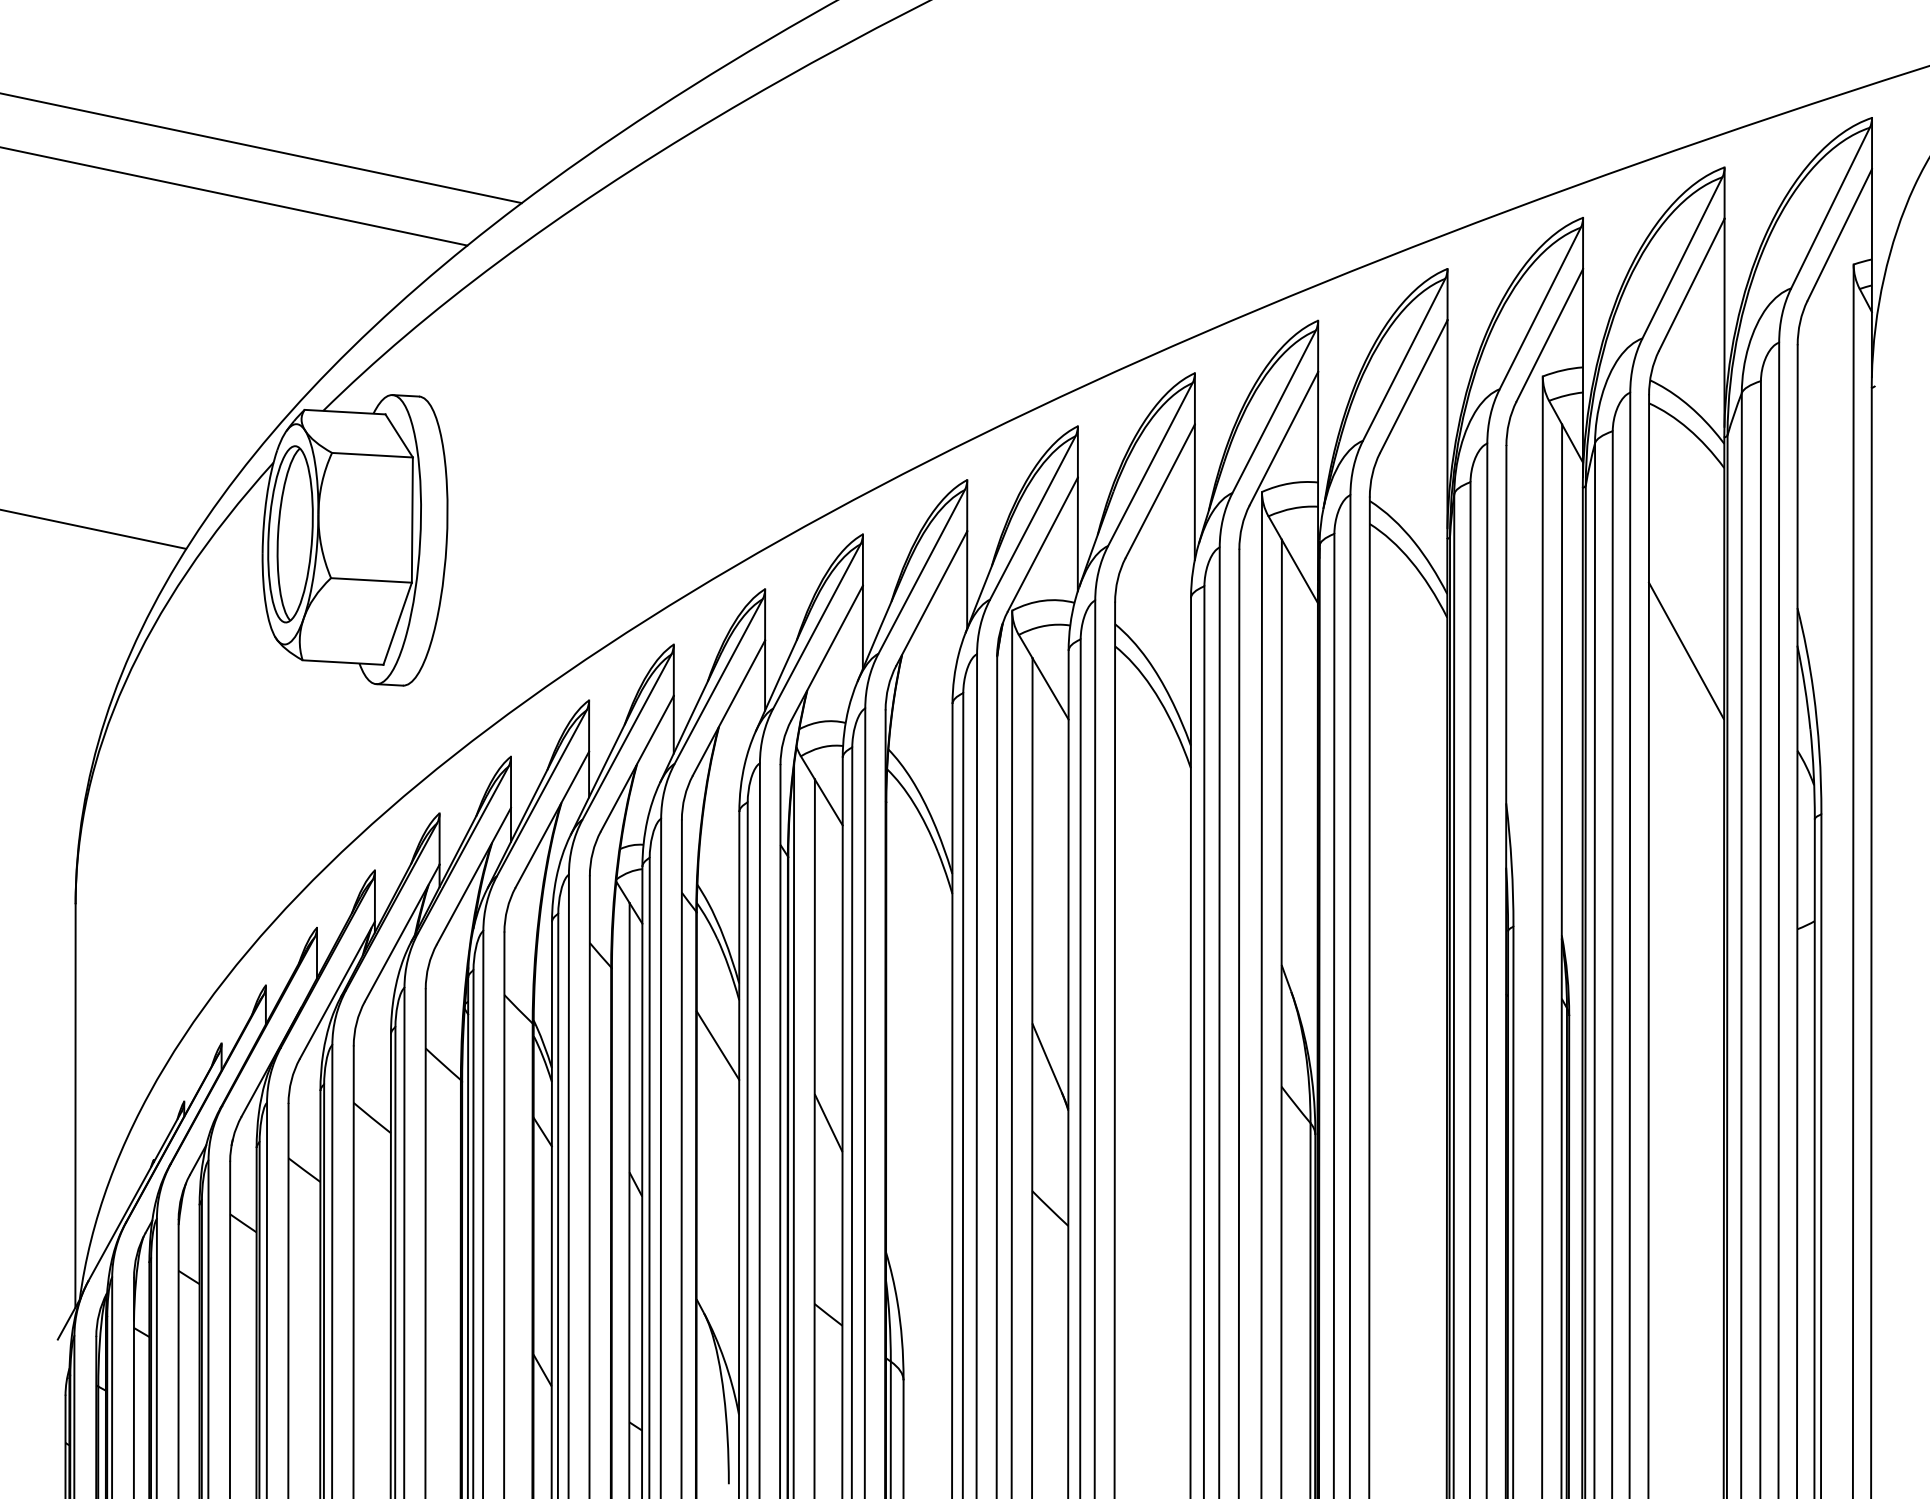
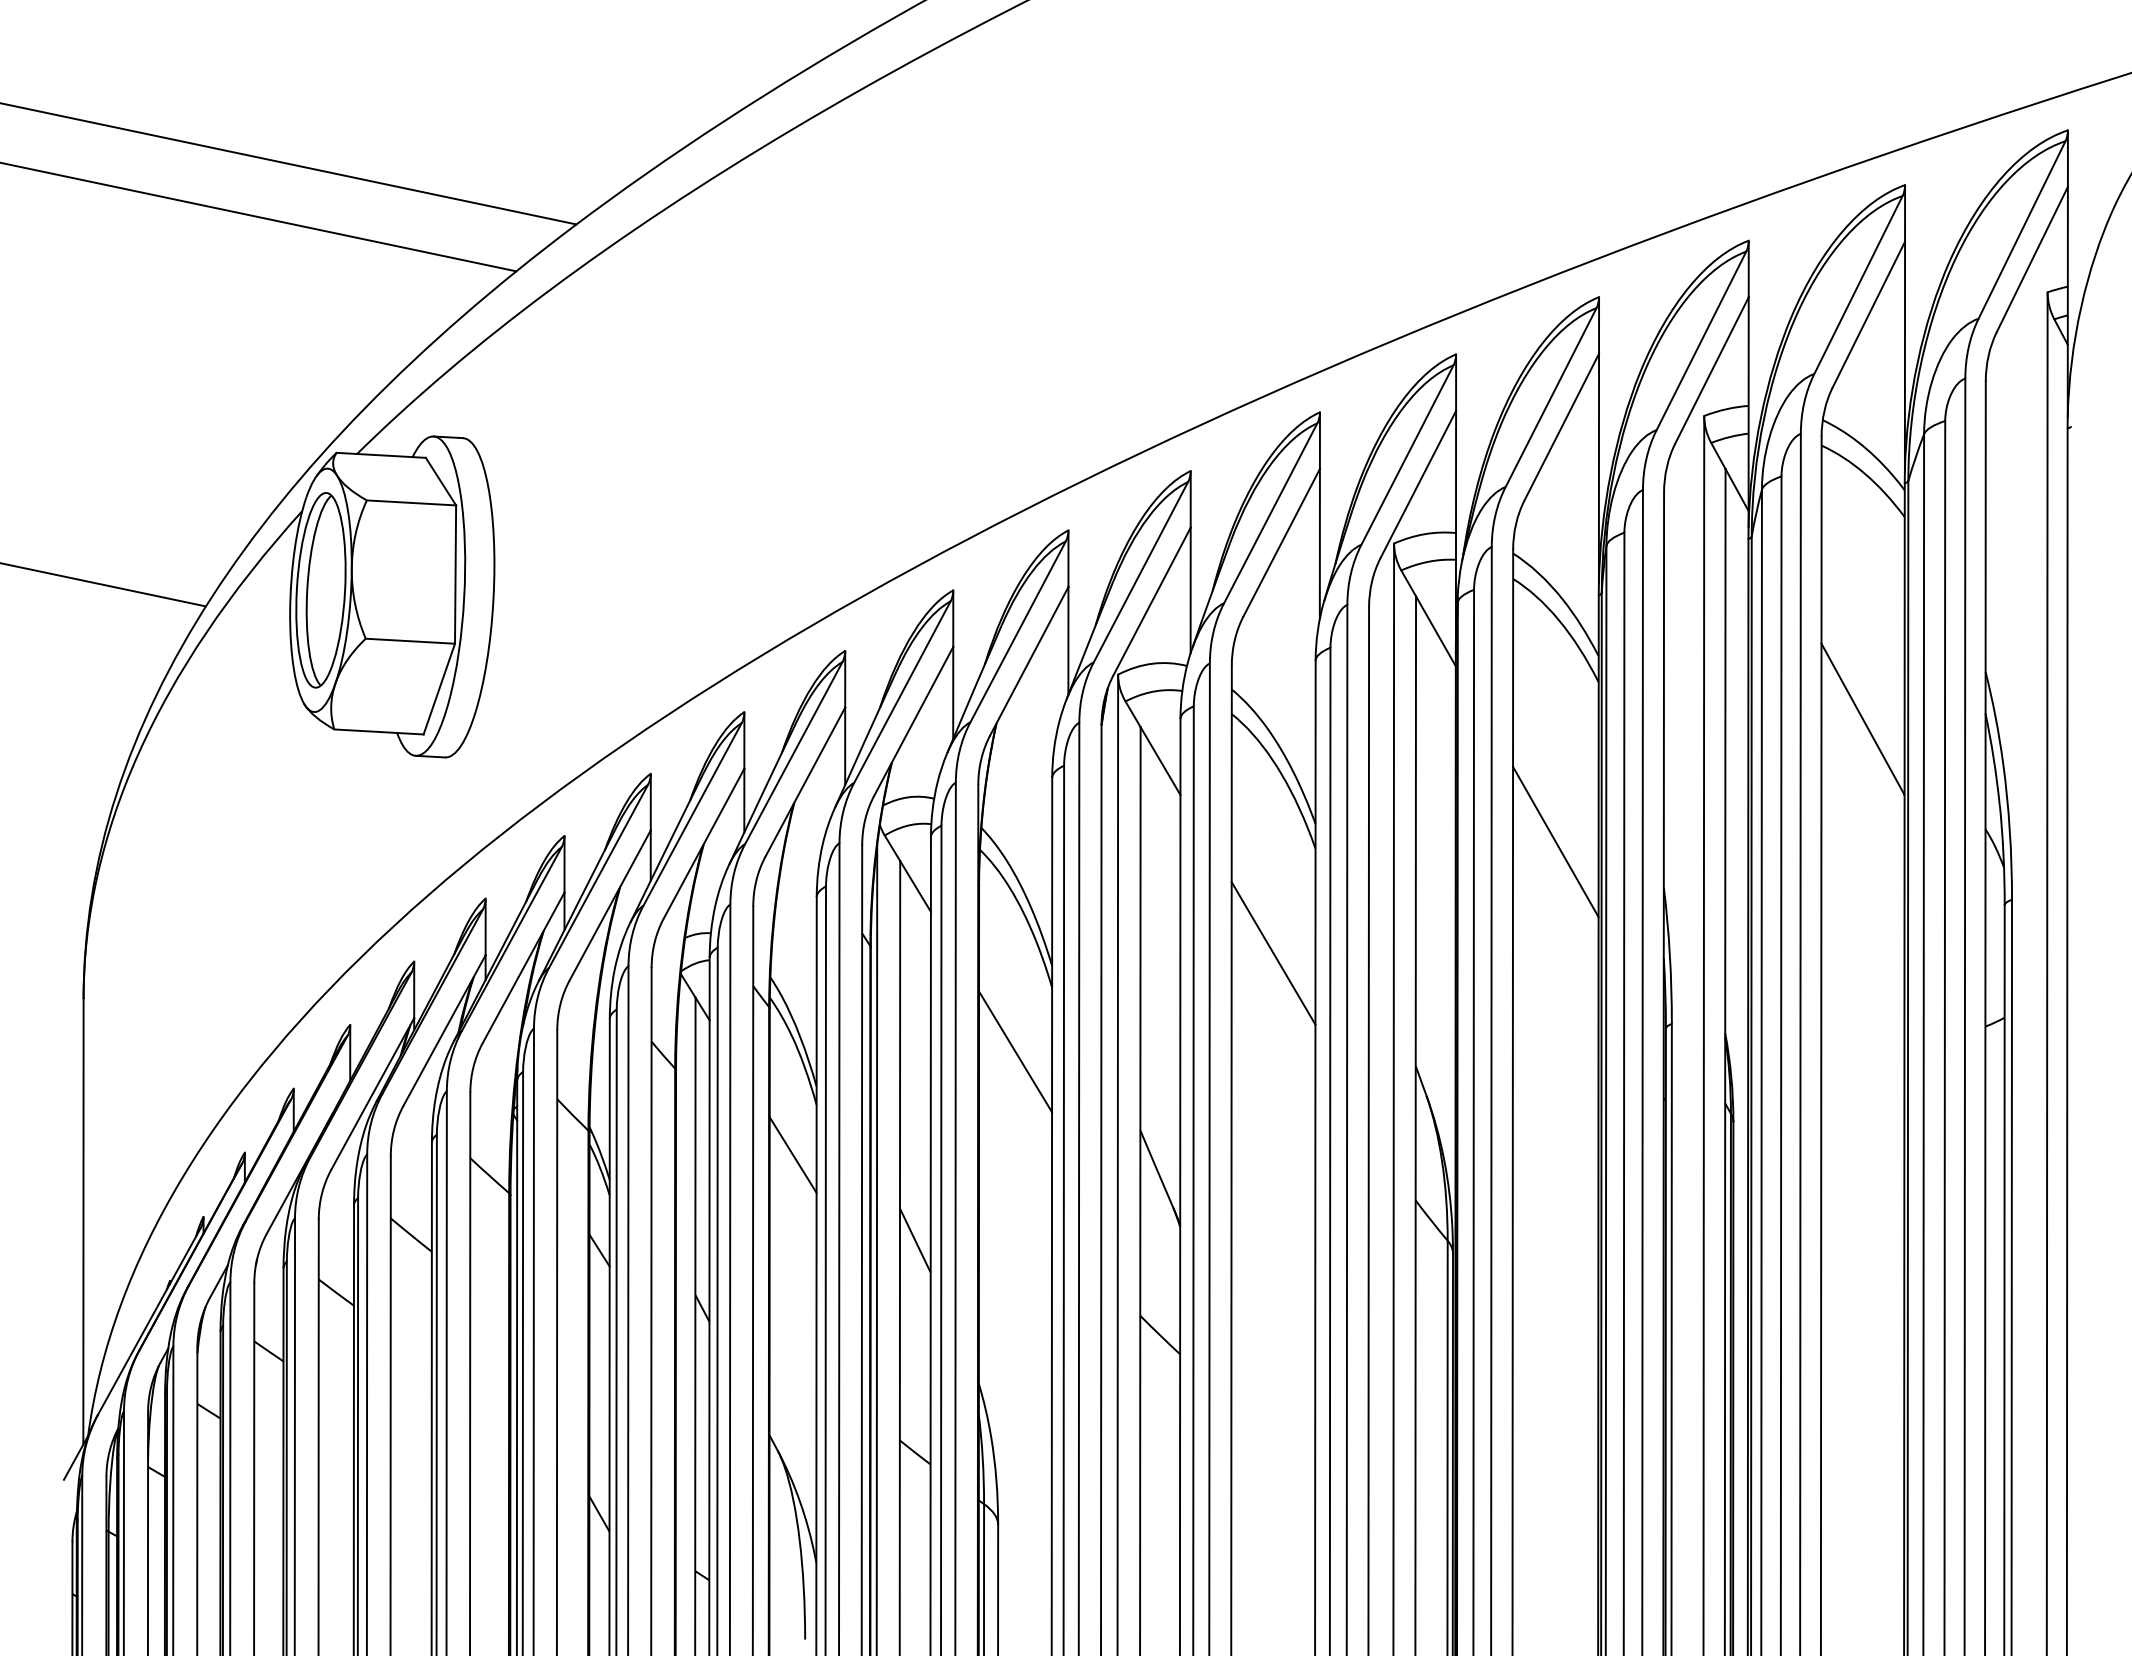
line: (1408, 761) -> (1555, 841), added
line: (1152, 863) -> (1273, 953), added
line: (919, 951) -> (1015, 1051), added

